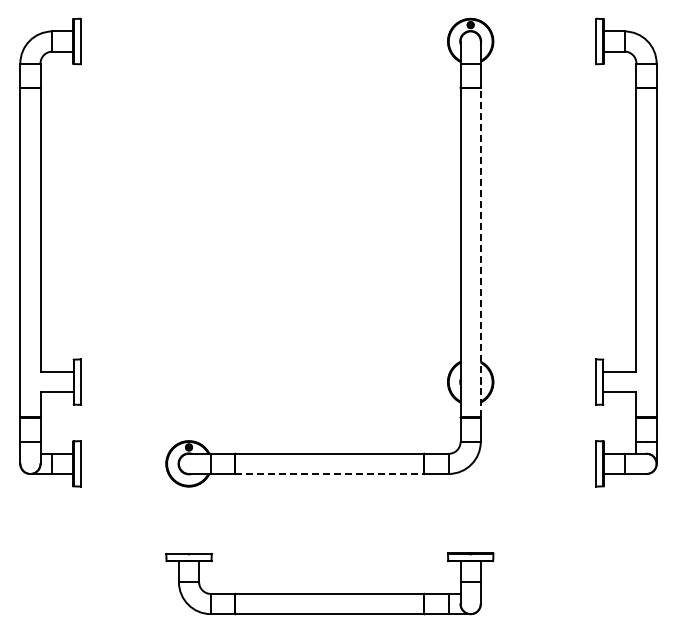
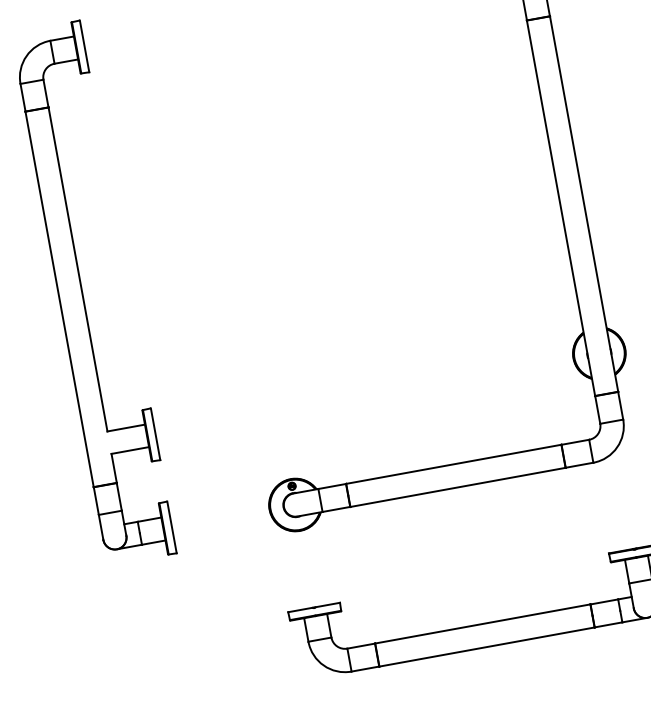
line: (480, 252) -> (583, 203), dashed -> solid
line: (330, 474) -> (458, 487), dashed -> solid

